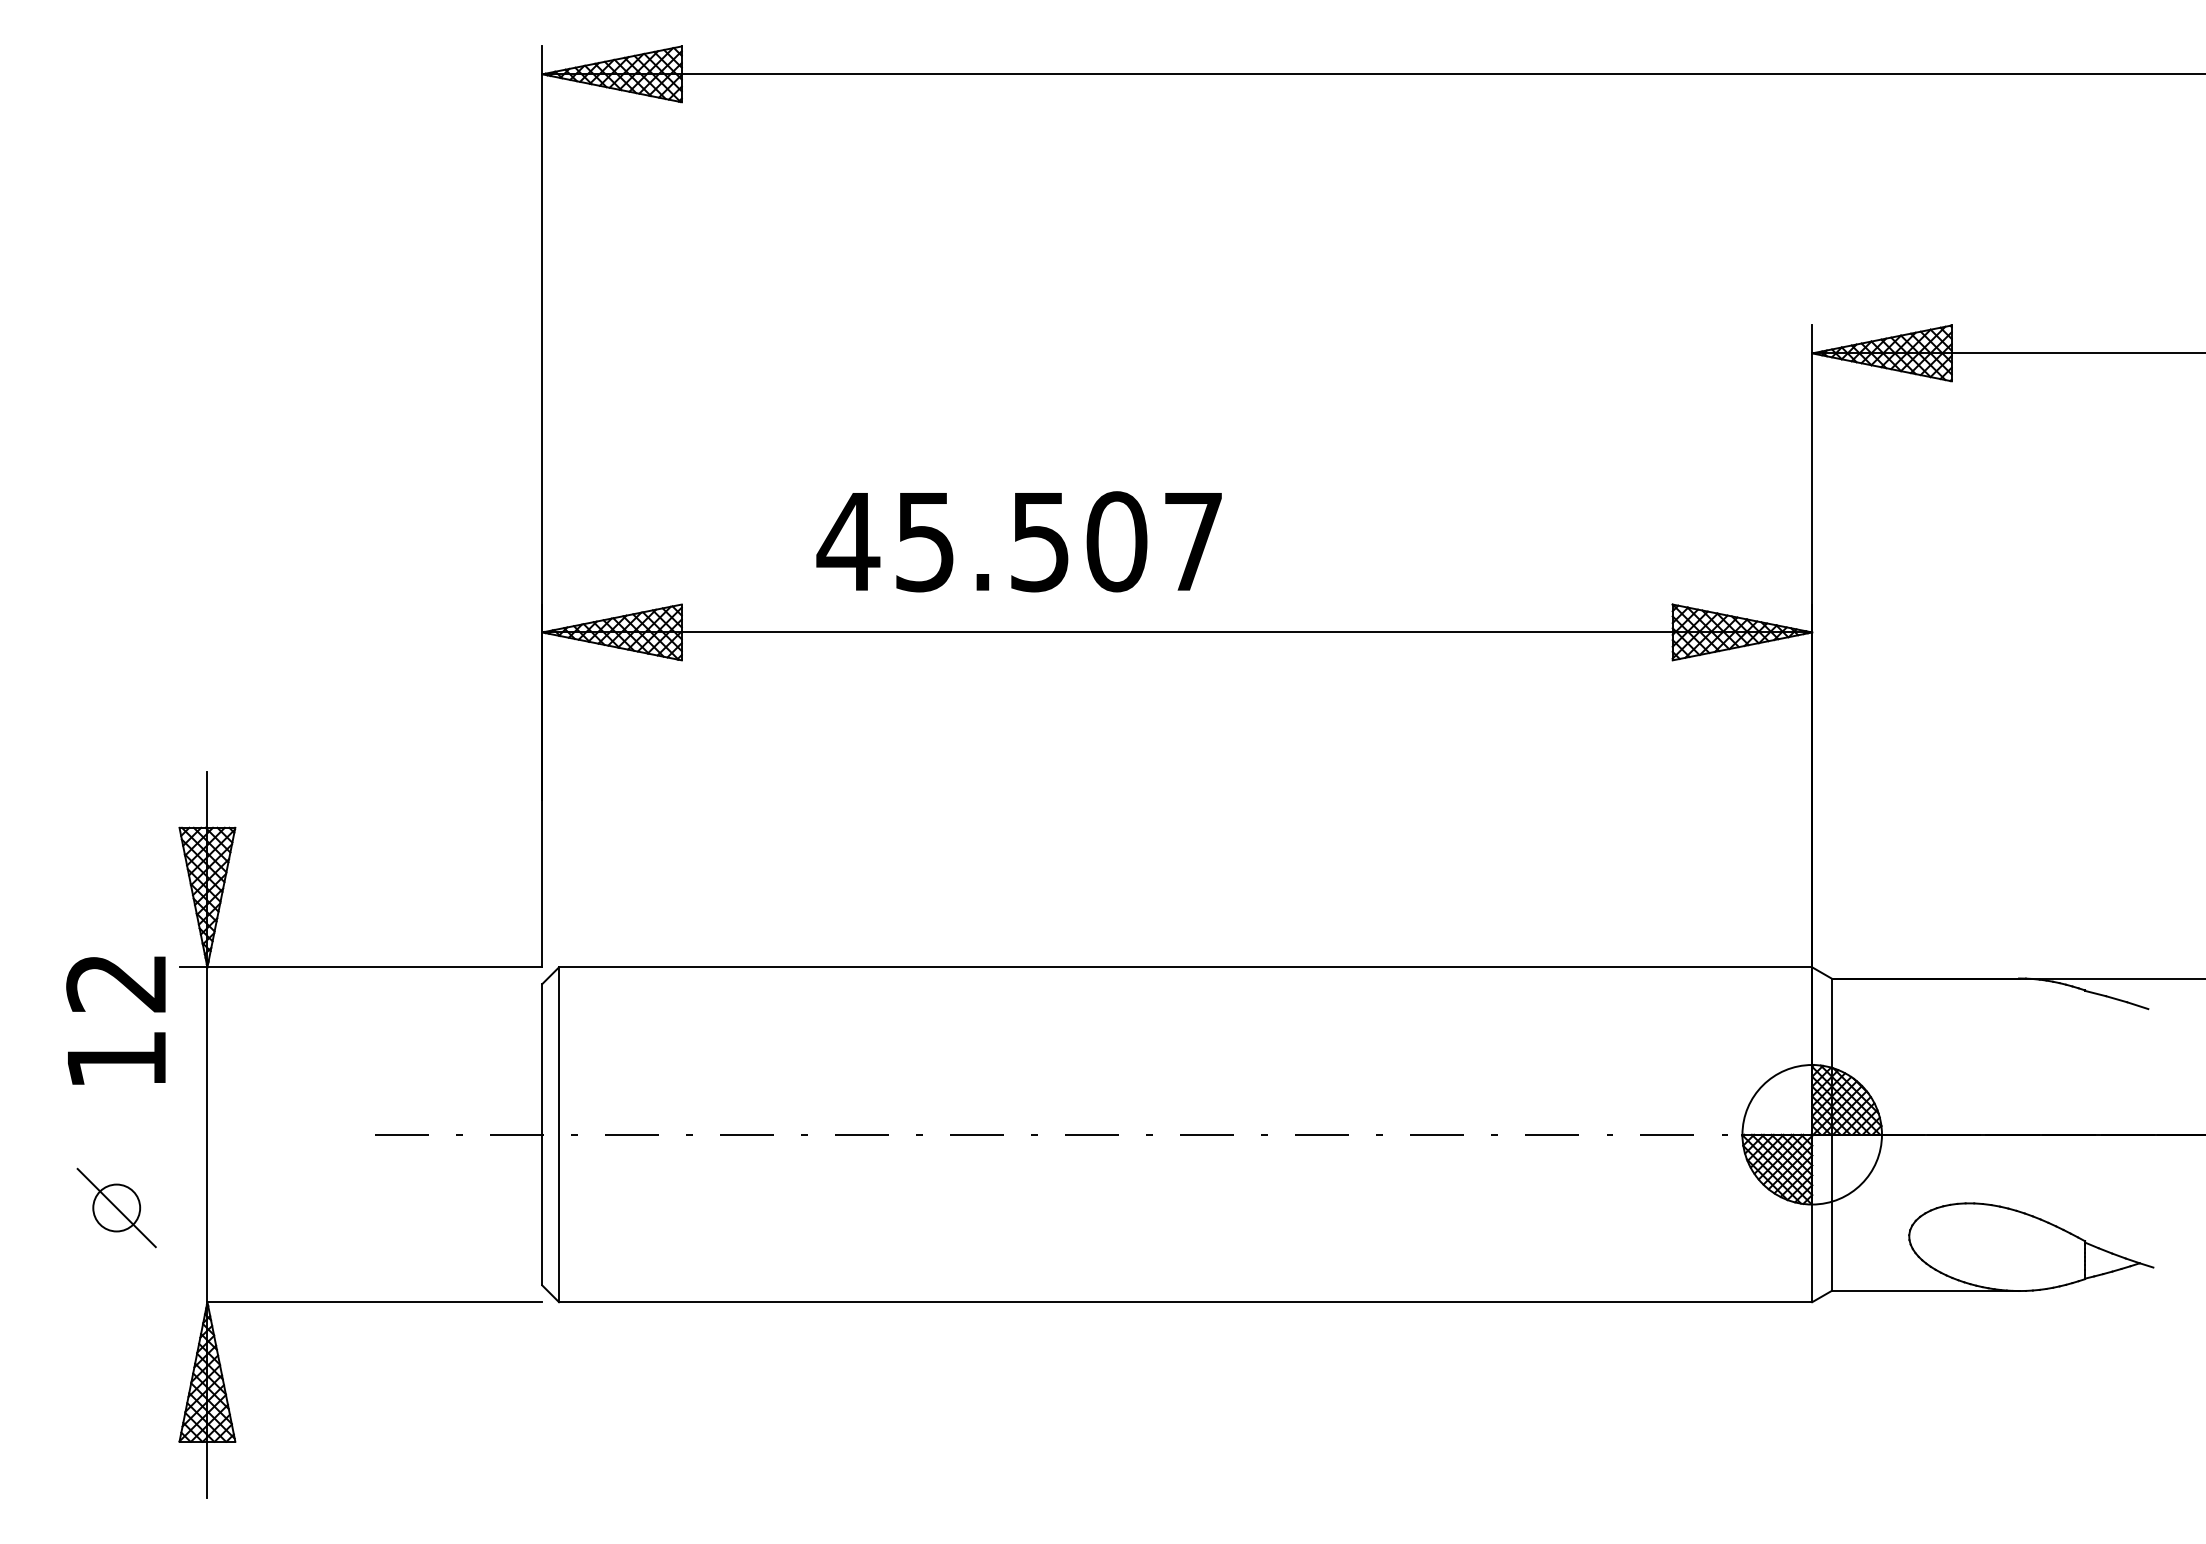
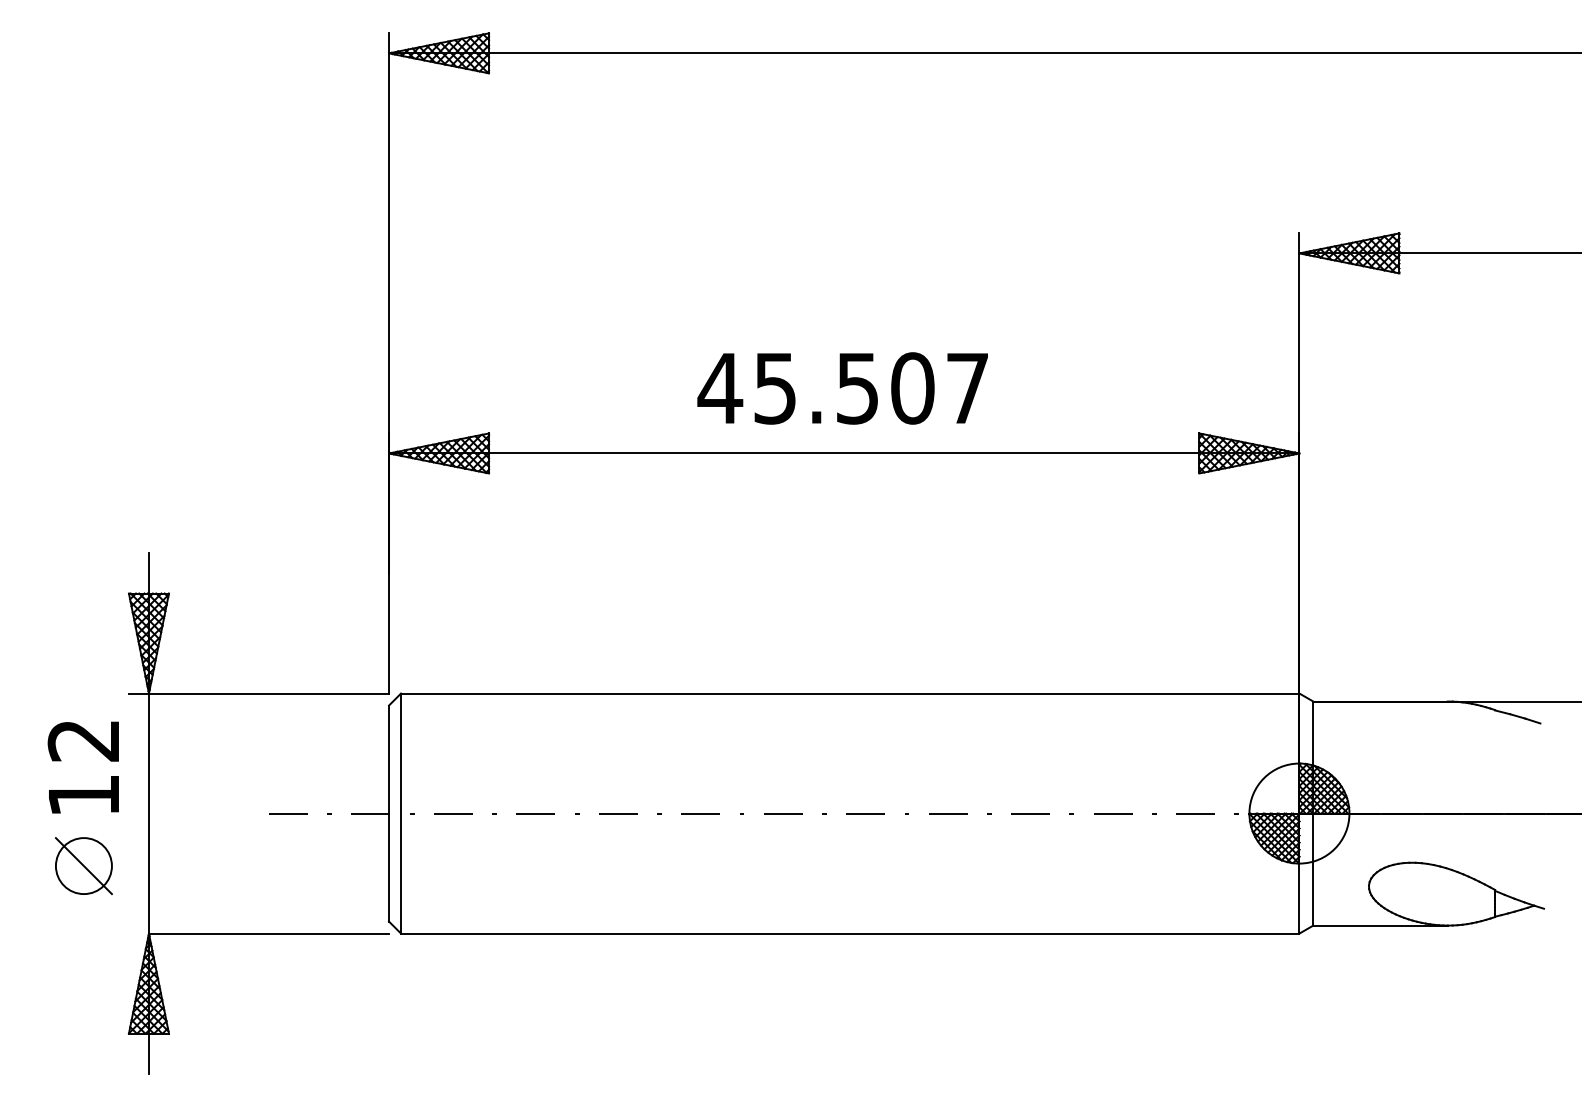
text: (1018, 541) -> (842, 388), moved
text: (115, 1020) -> (83, 767), moved
circle: (116, 1207) -> (83, 865), size x1.67

